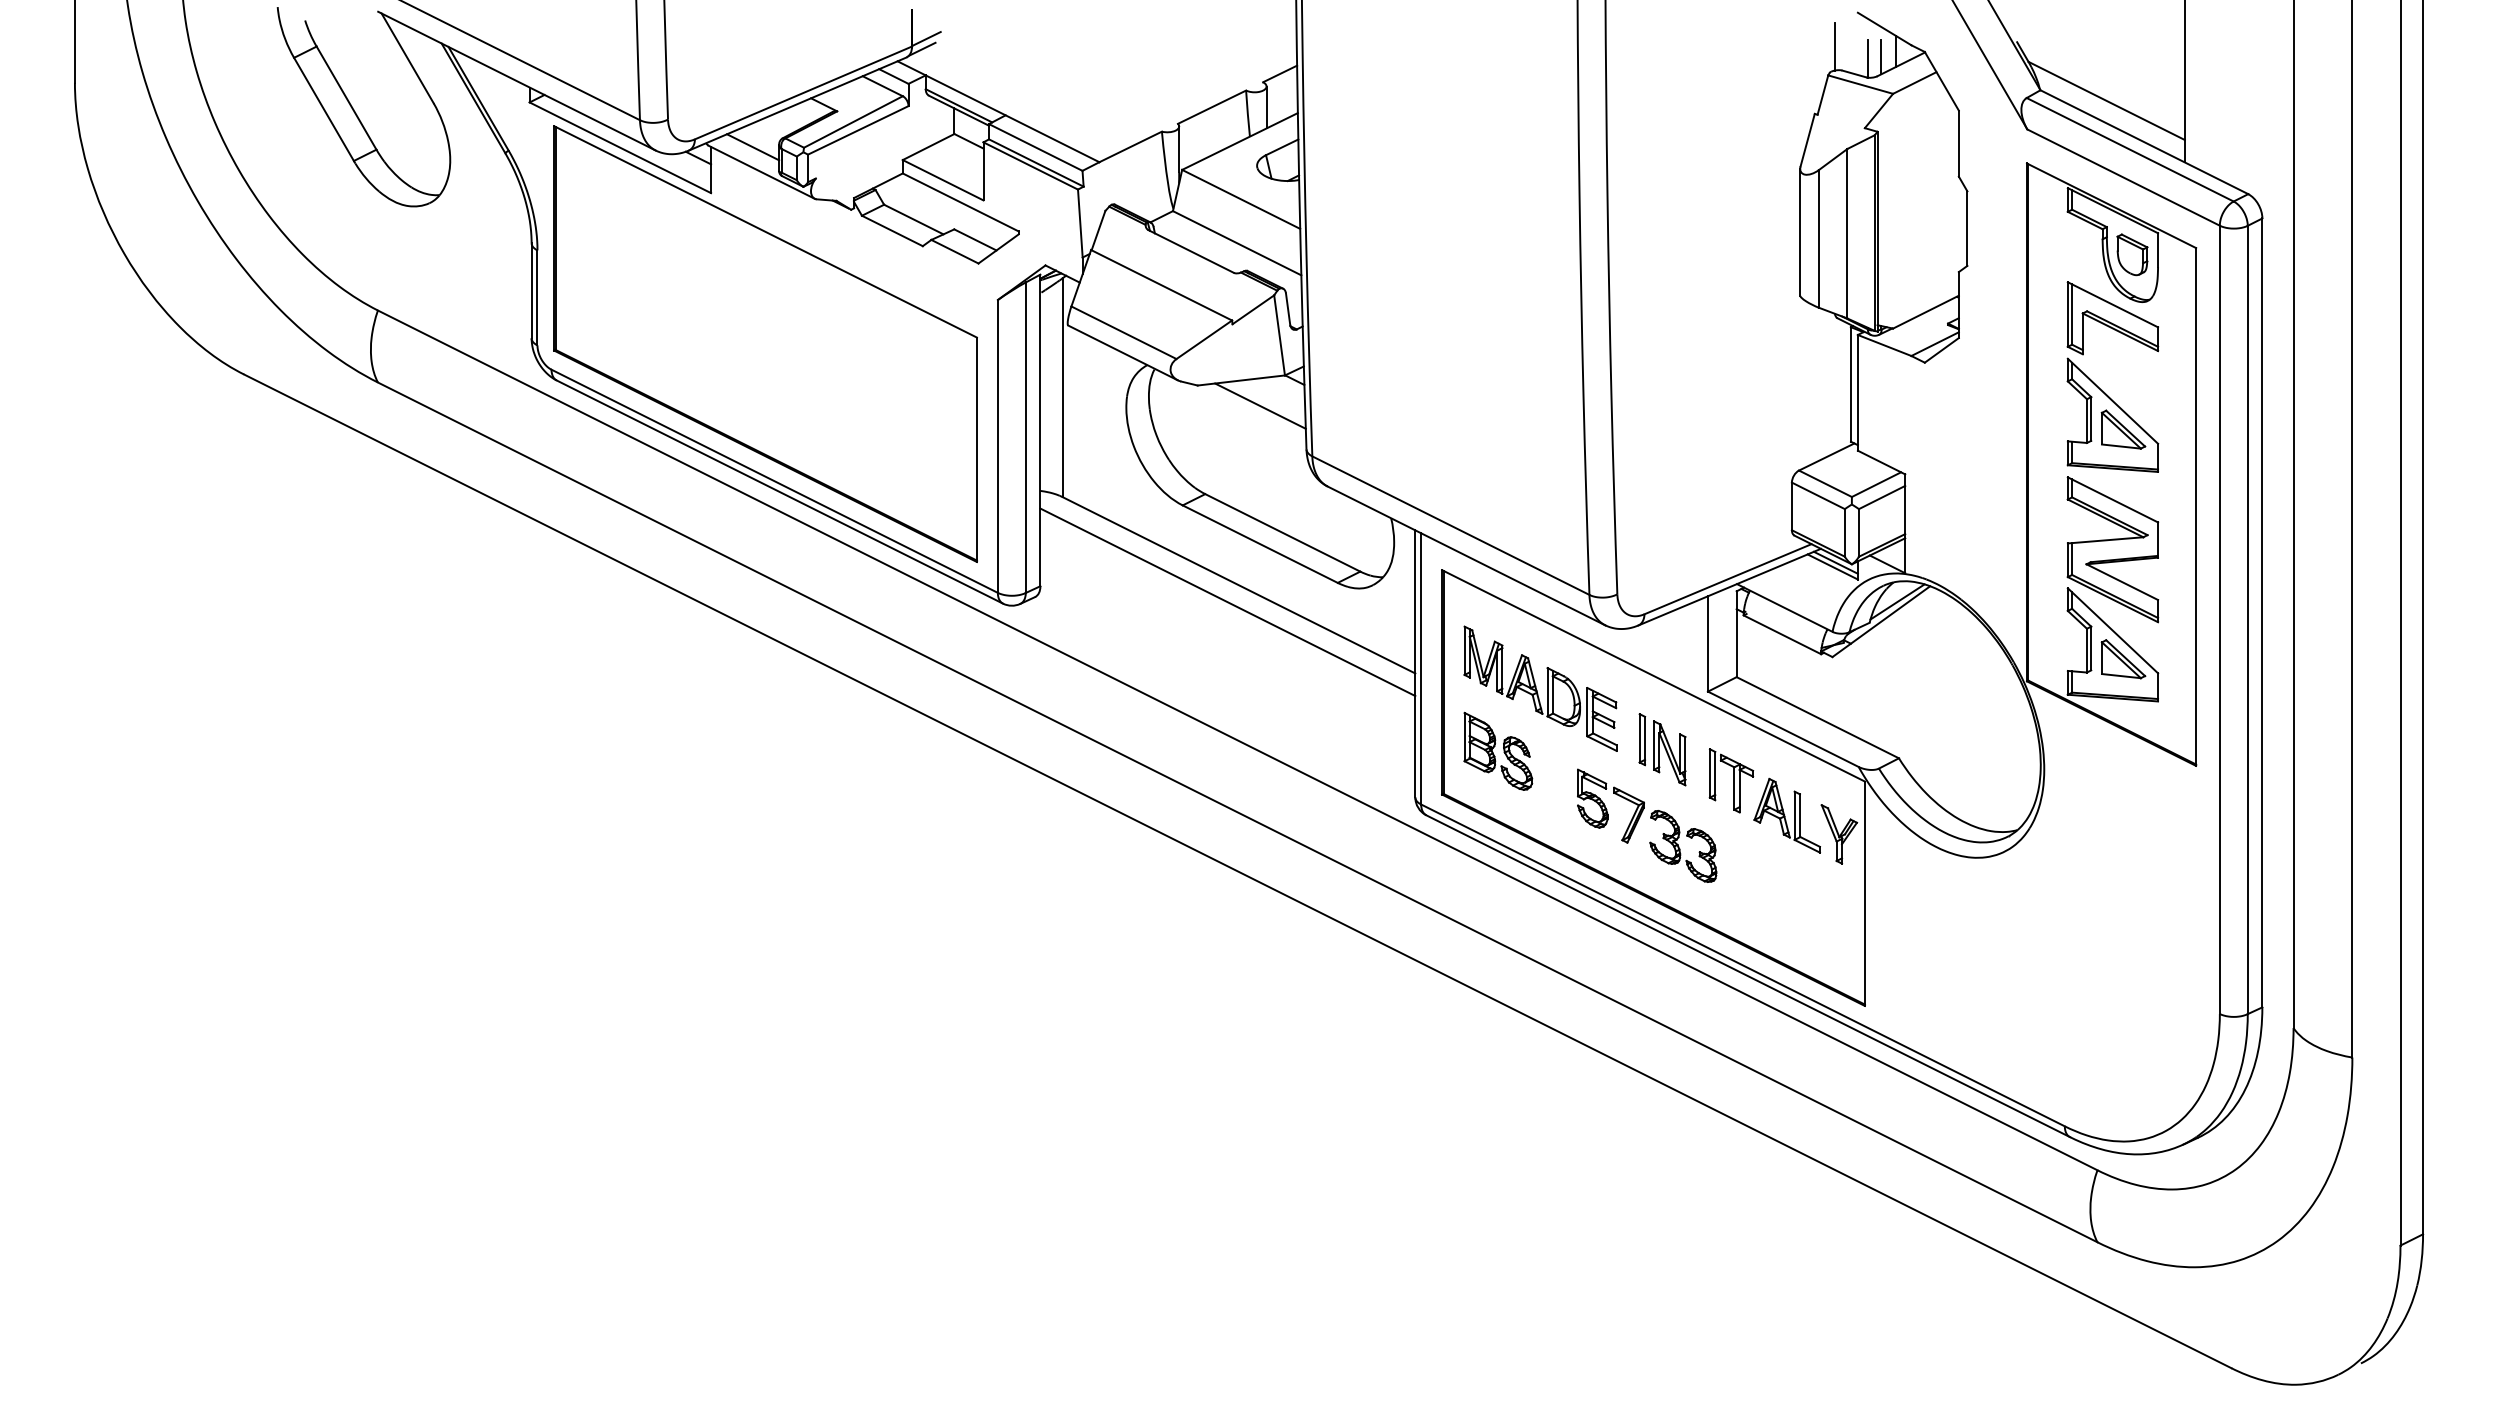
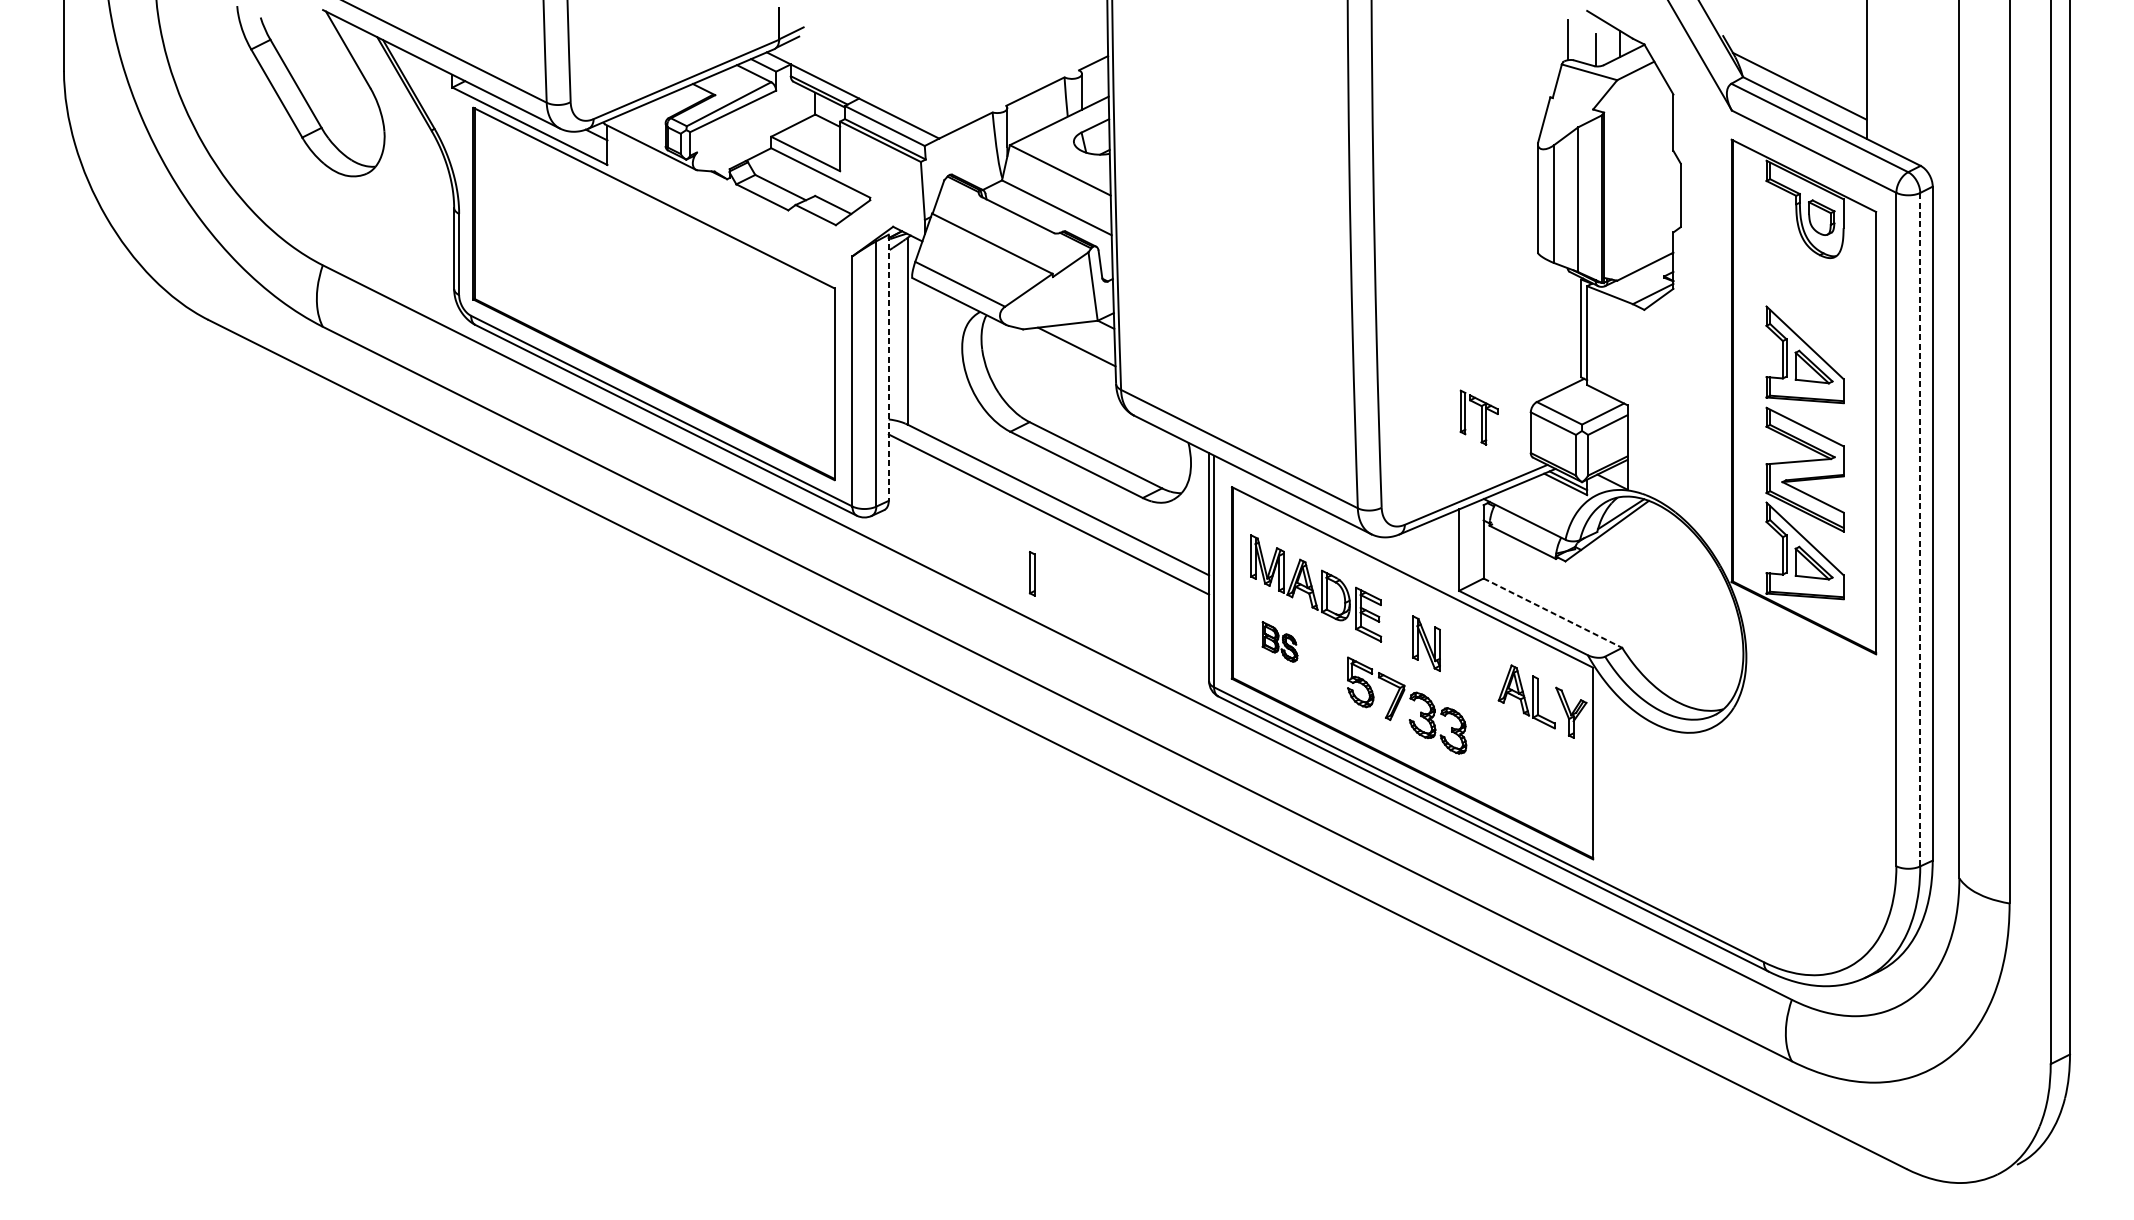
line: (1881, 56) -> (1607, 48), removed
line: (753, 147) -> (643, 126), removed
part: (2112, 318) -> (1804, 272), removed
line: (1040, 430) -> (888, 367), solid -> dashed
line: (2247, 619) -> (1920, 529), solid -> dashed
line: (1817, 717) -> (1552, 612), solid -> dashed
part: (1642, 739) -> (1032, 573), moved
part: (1498, 750) -> (1280, 641), size x0.6
part: (1731, 780) -> (1479, 417), moved

